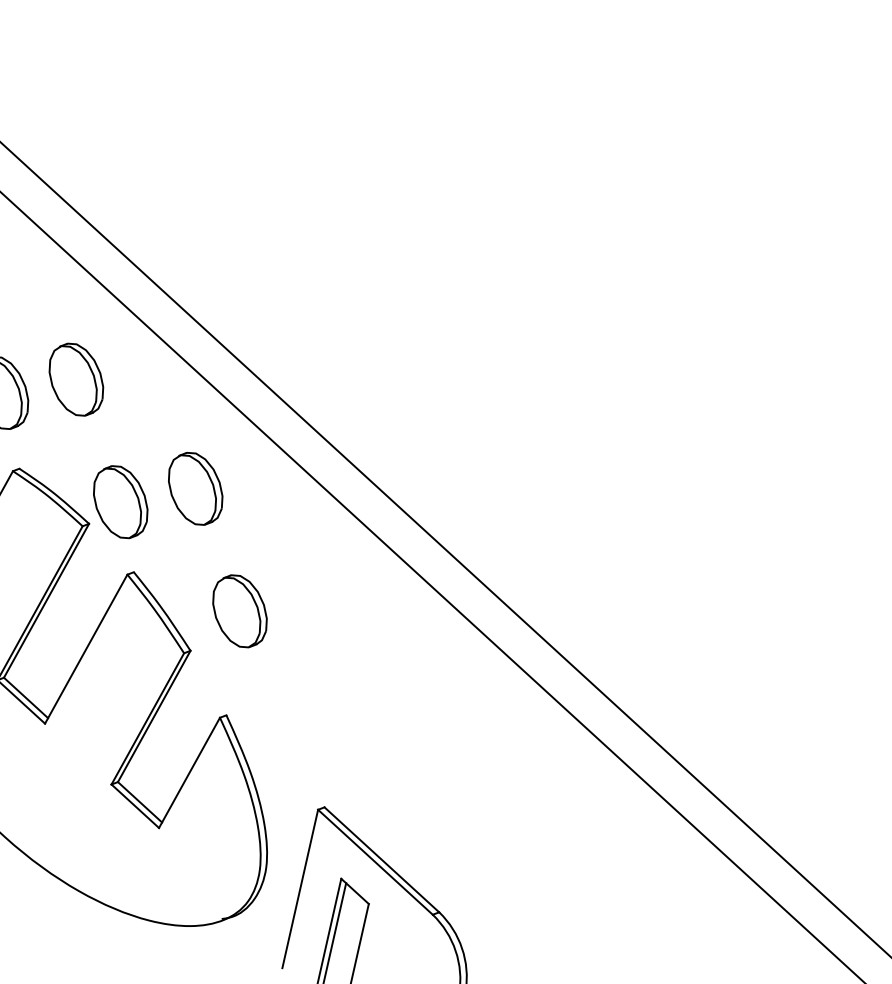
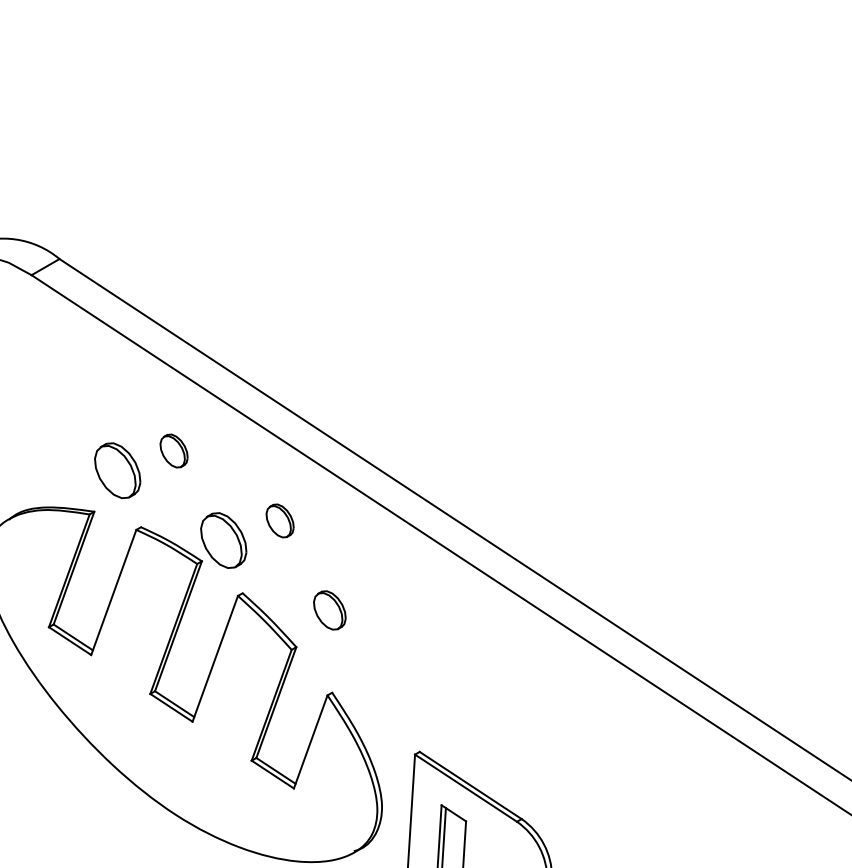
part: (75, 378) -> (173, 450), size x0.6
part: (194, 488) -> (279, 520), size x0.6
part: (239, 611) -> (329, 610), size x0.7

